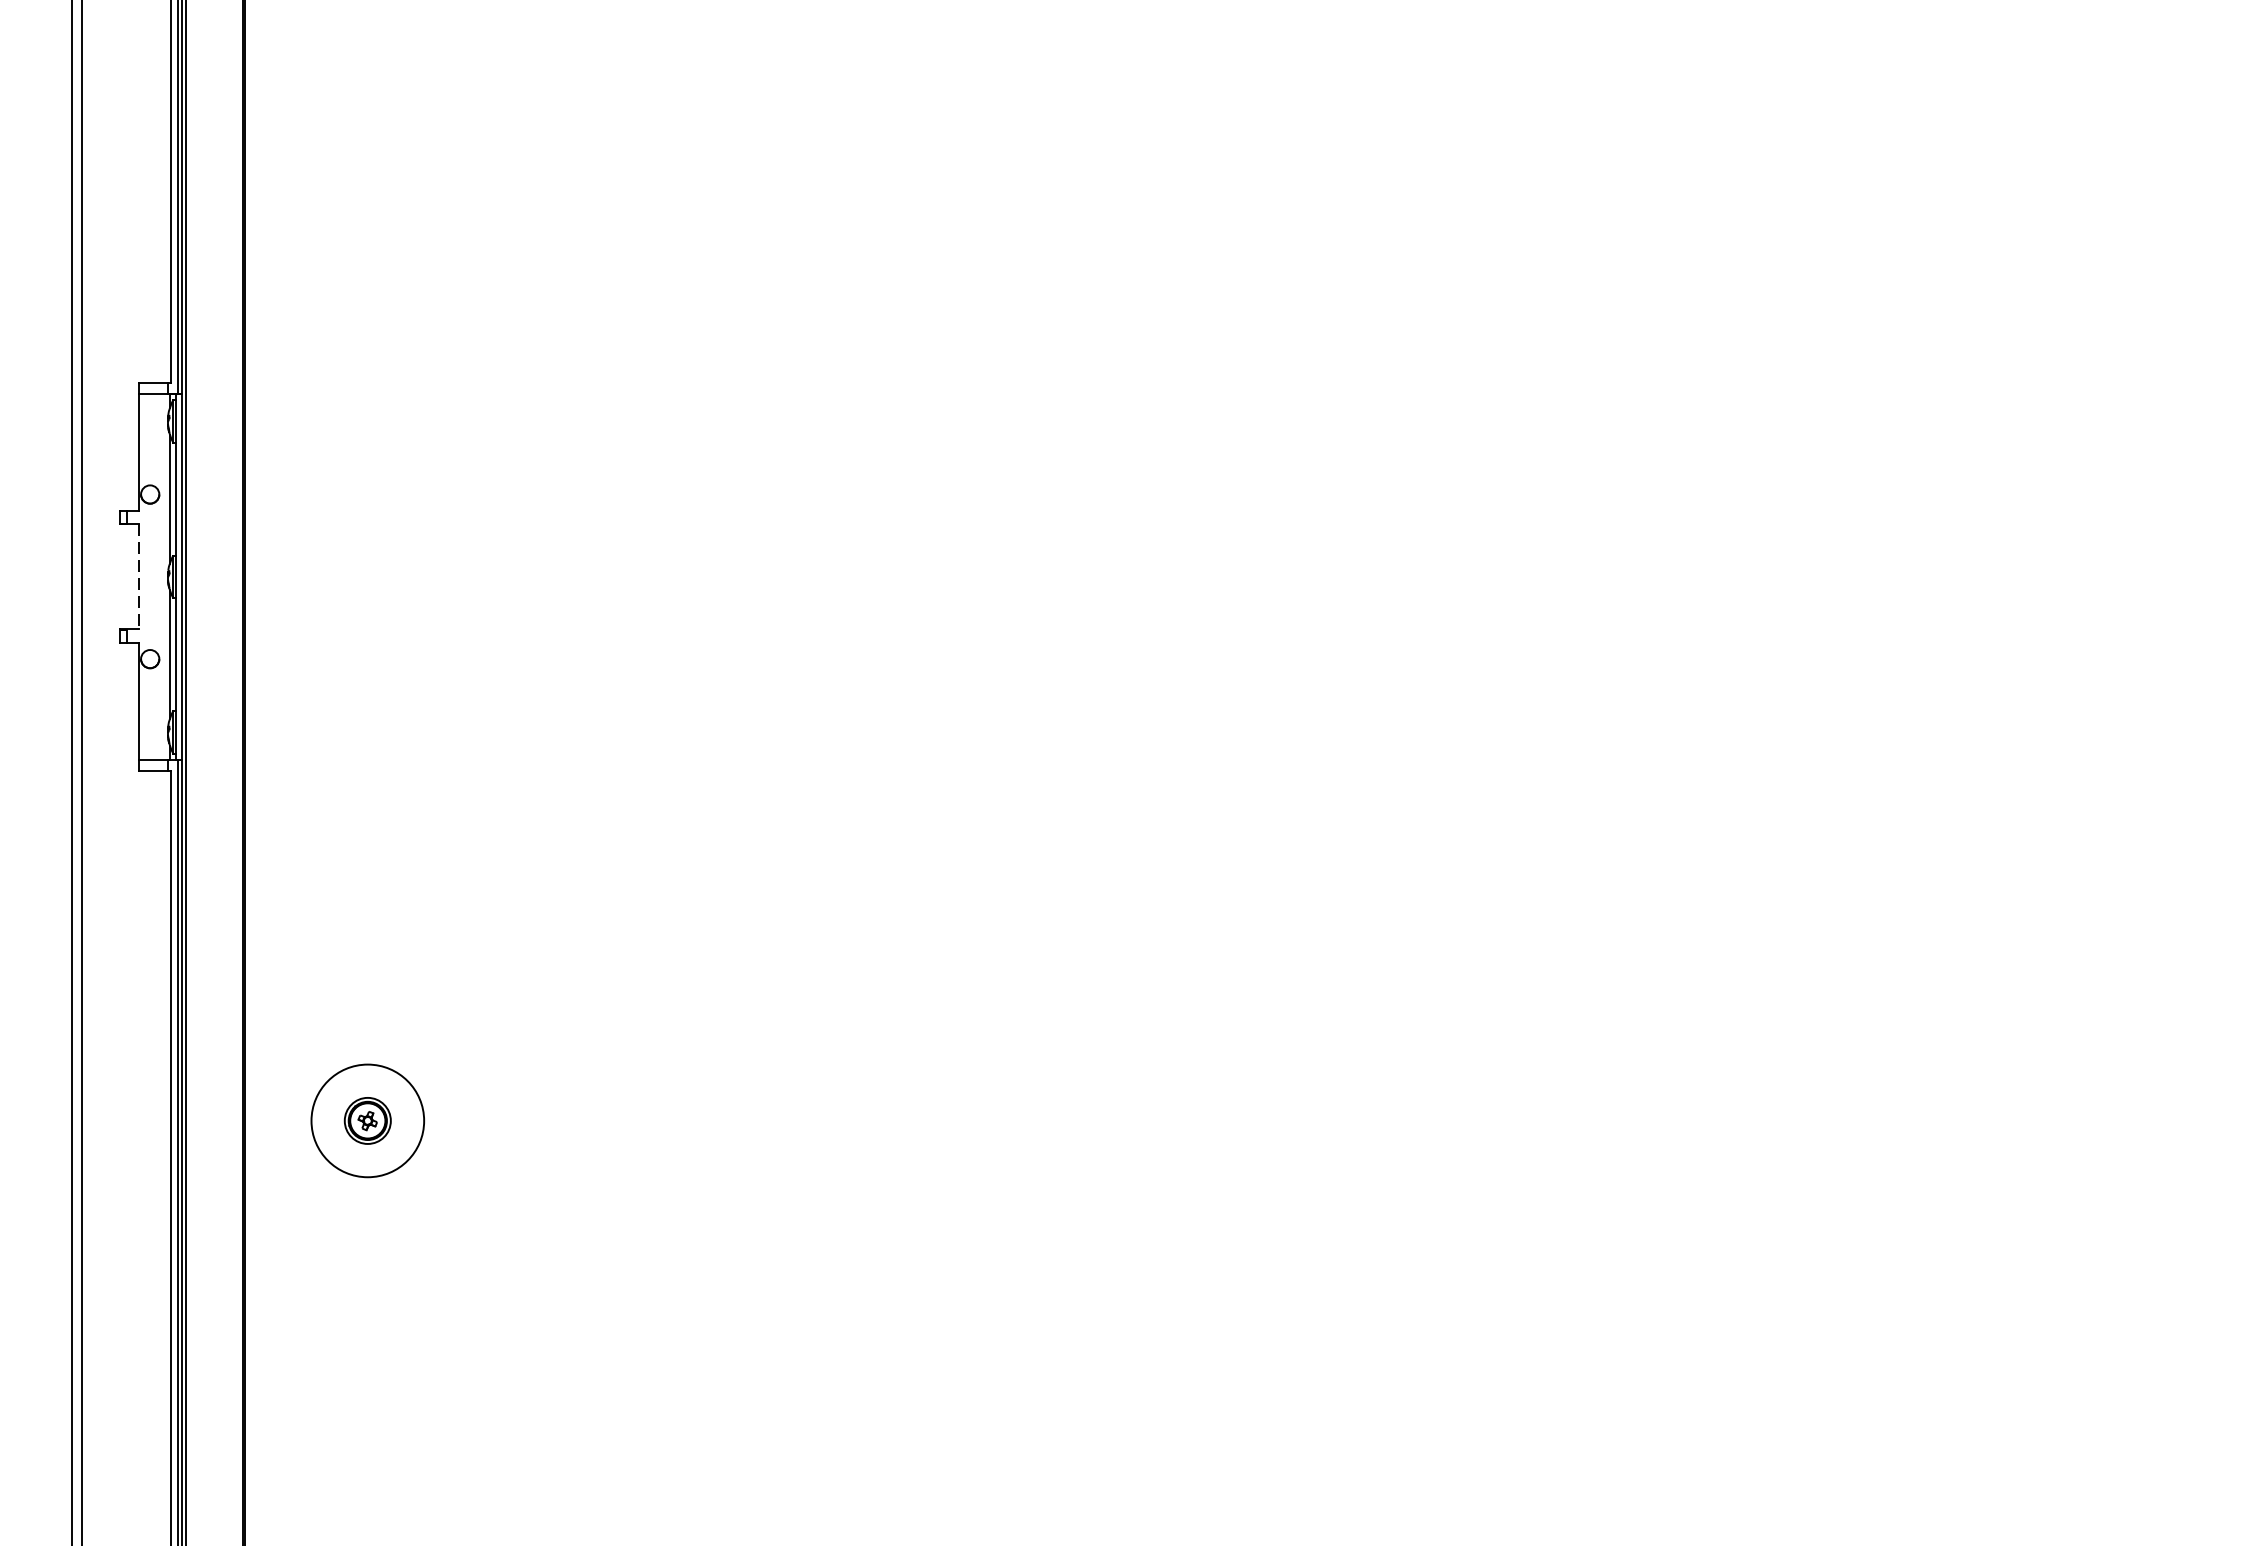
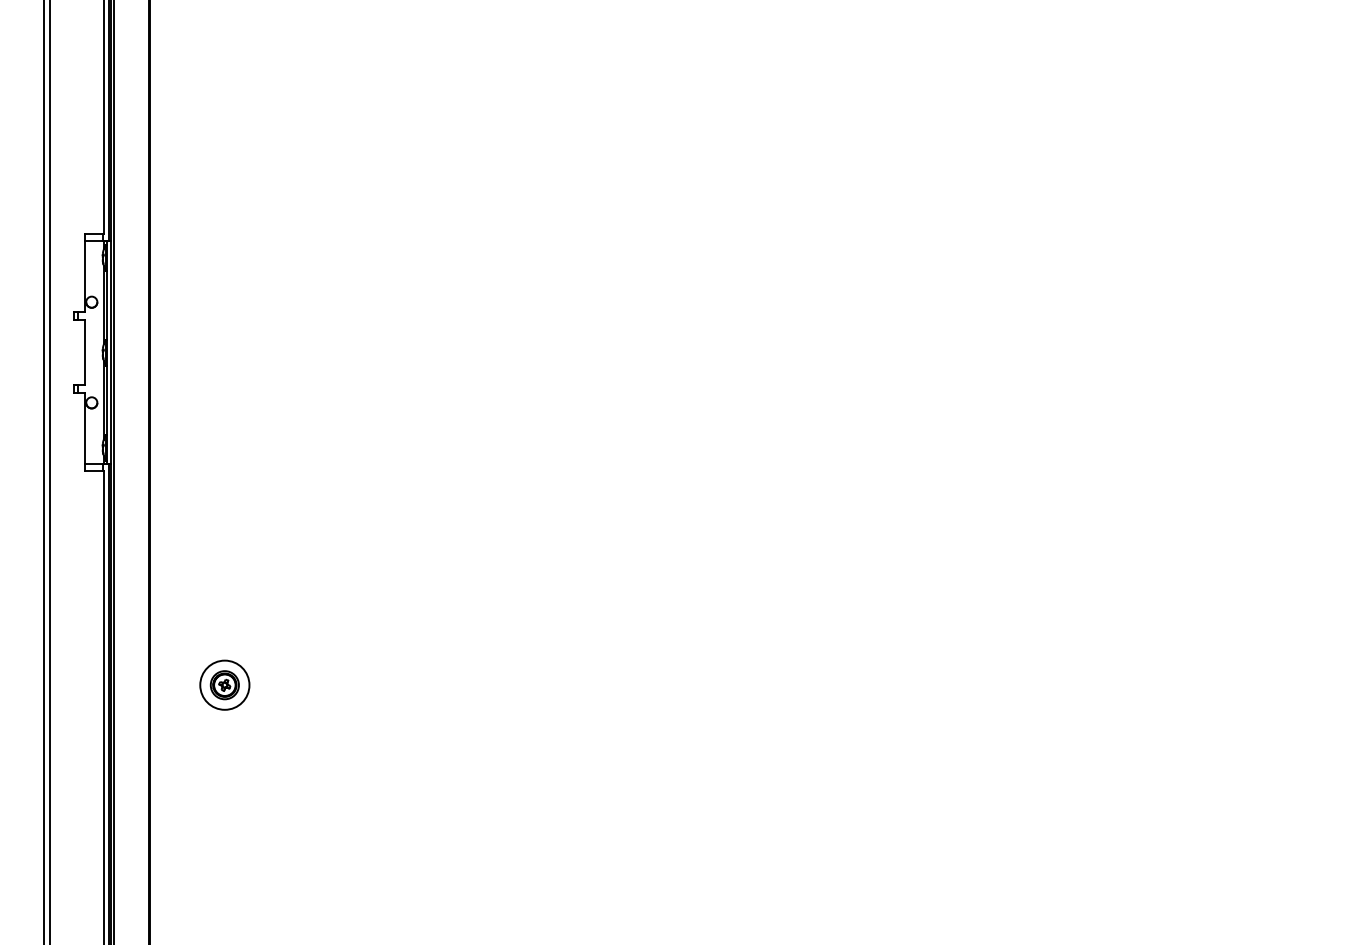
line: (138, 578) -> (84, 353), dashed -> solid
circle: (367, 1119) -> (224, 684), size x0.71

